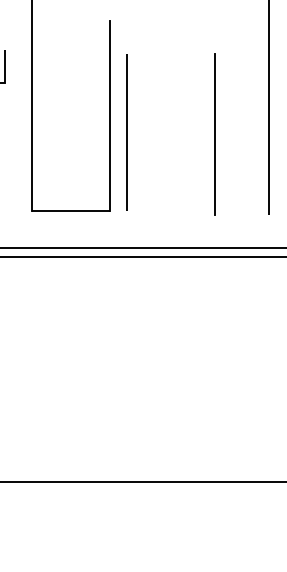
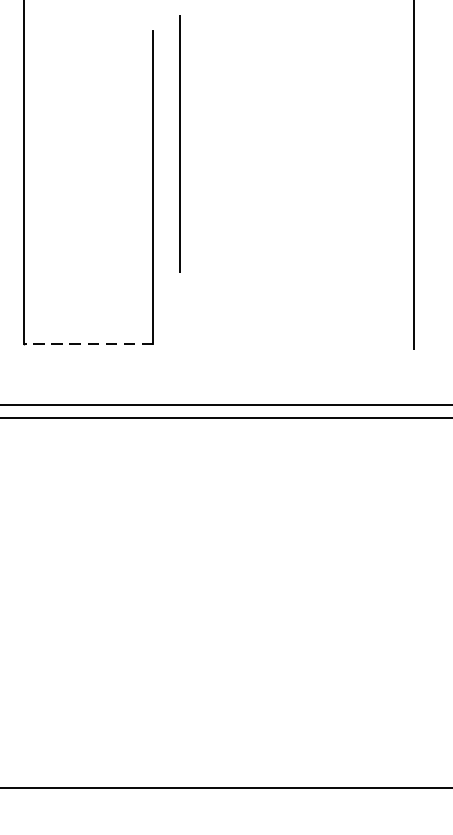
line: (126, 132) -> (180, 143), moved
line: (214, 134) -> (324, 217), removed
line: (70, 211) -> (88, 344), solid -> dashed

